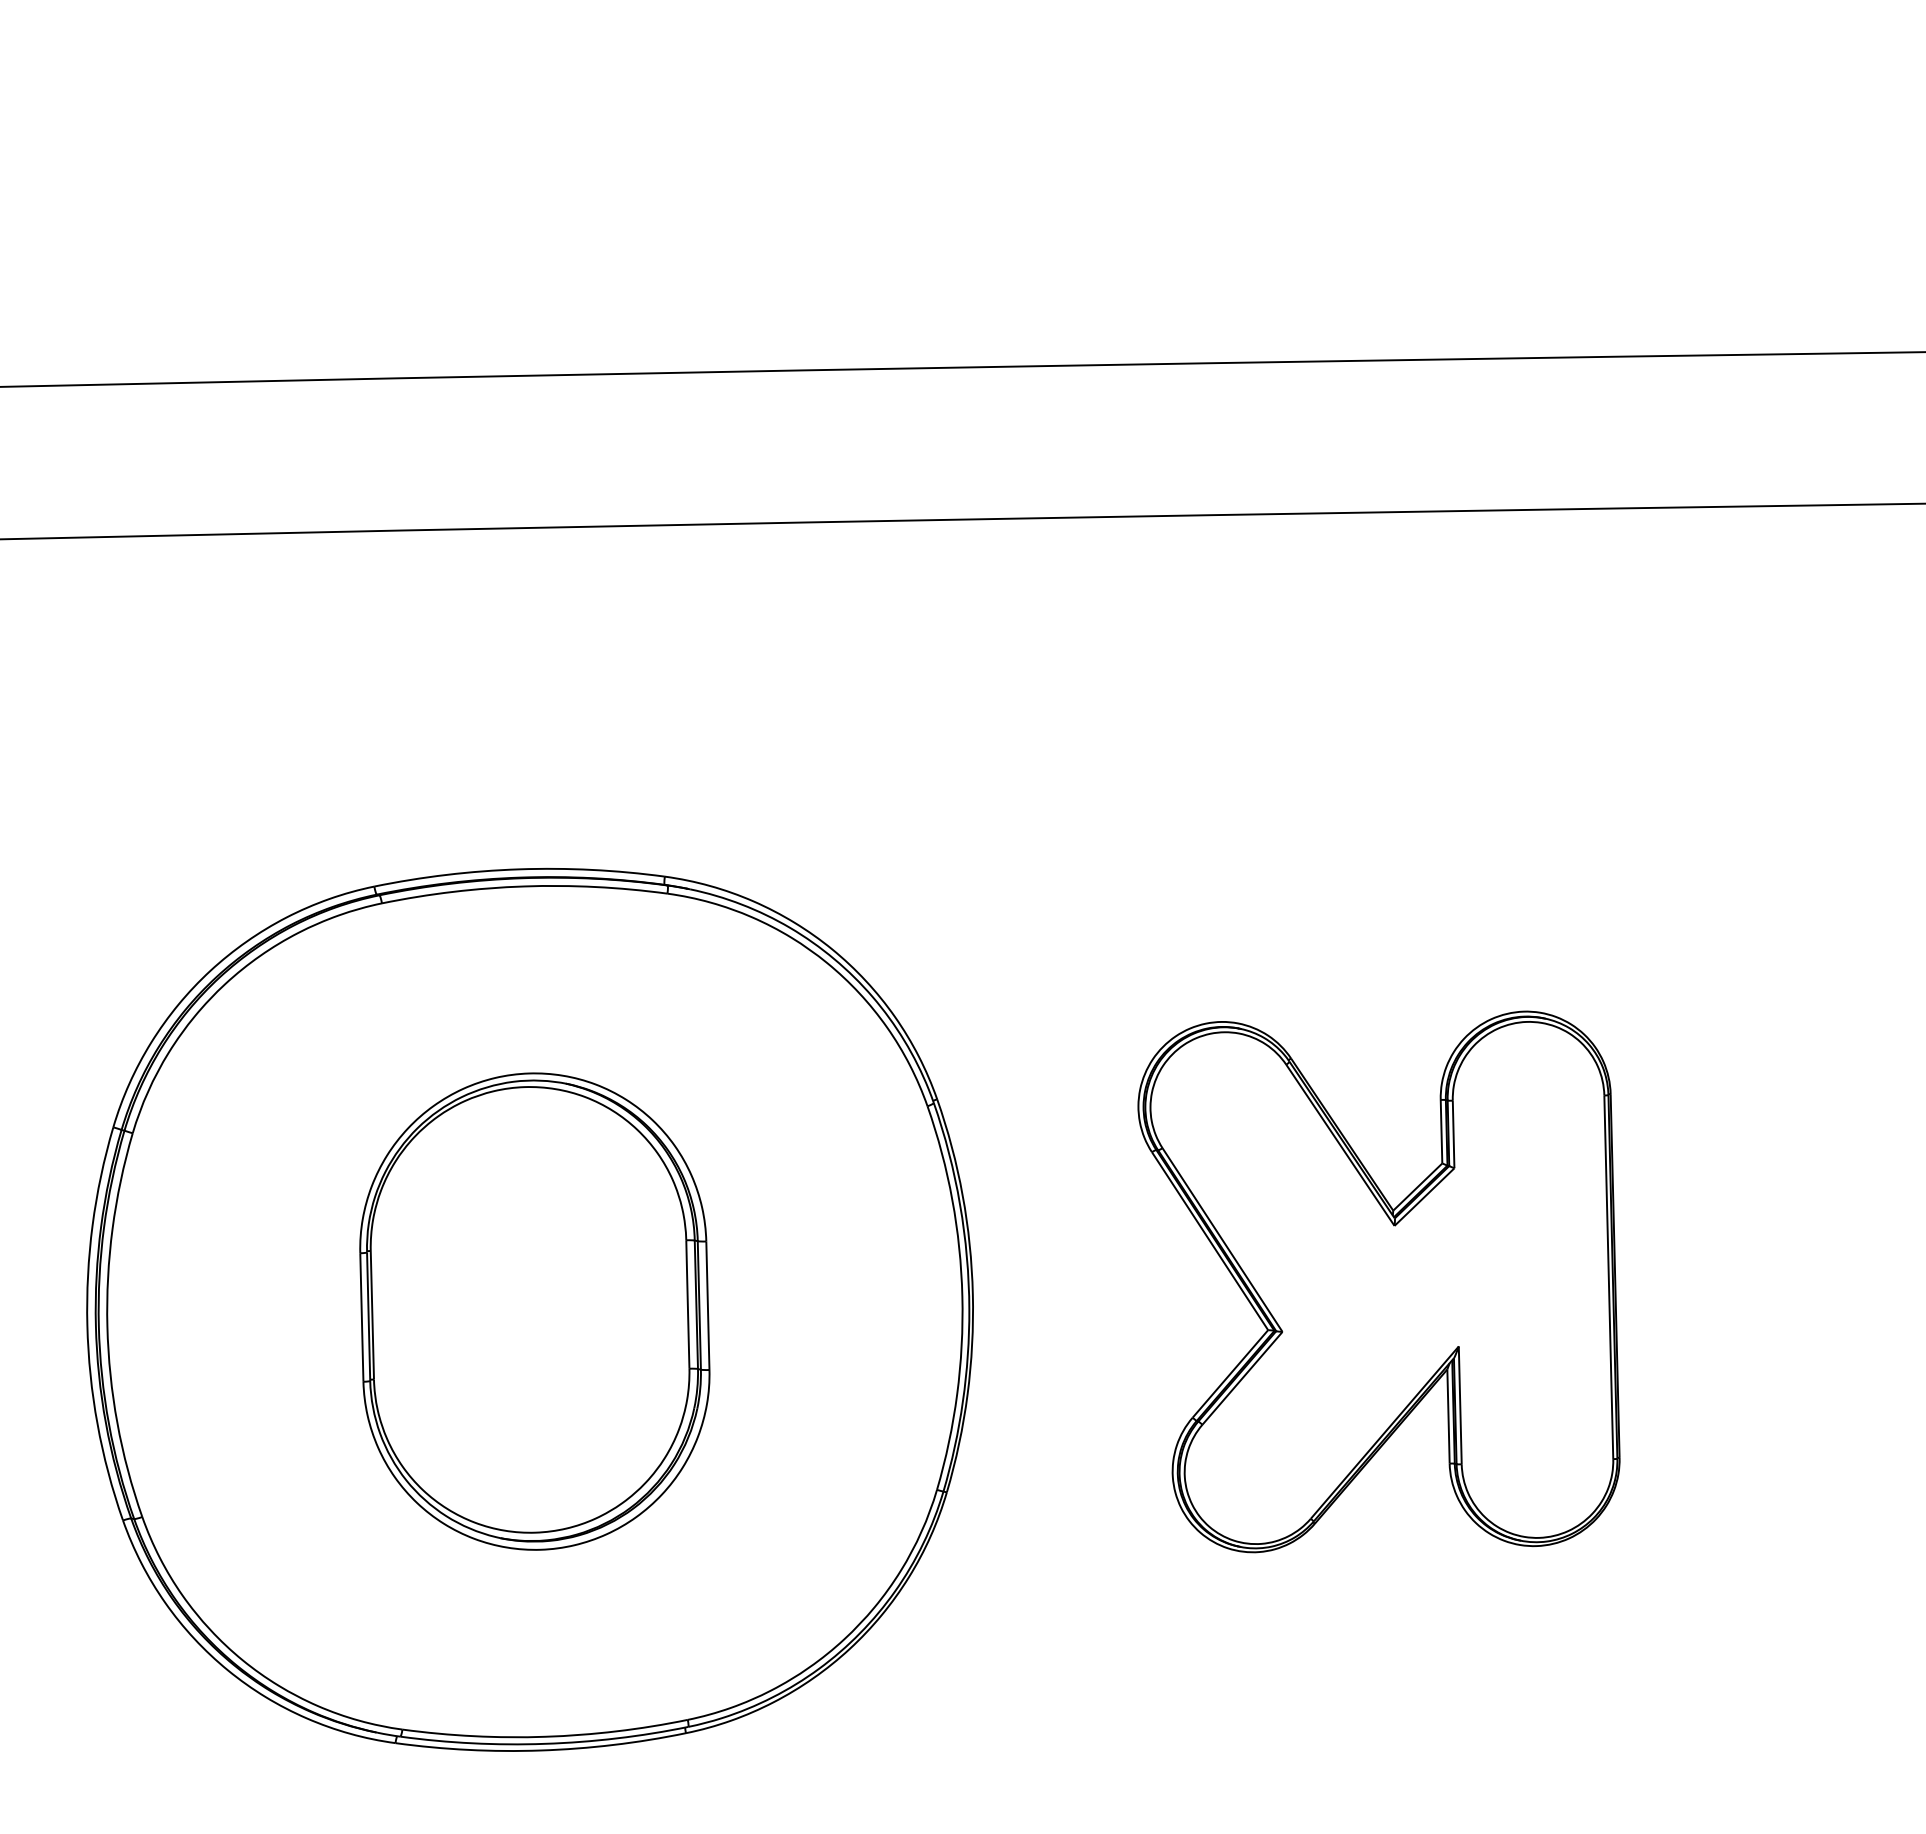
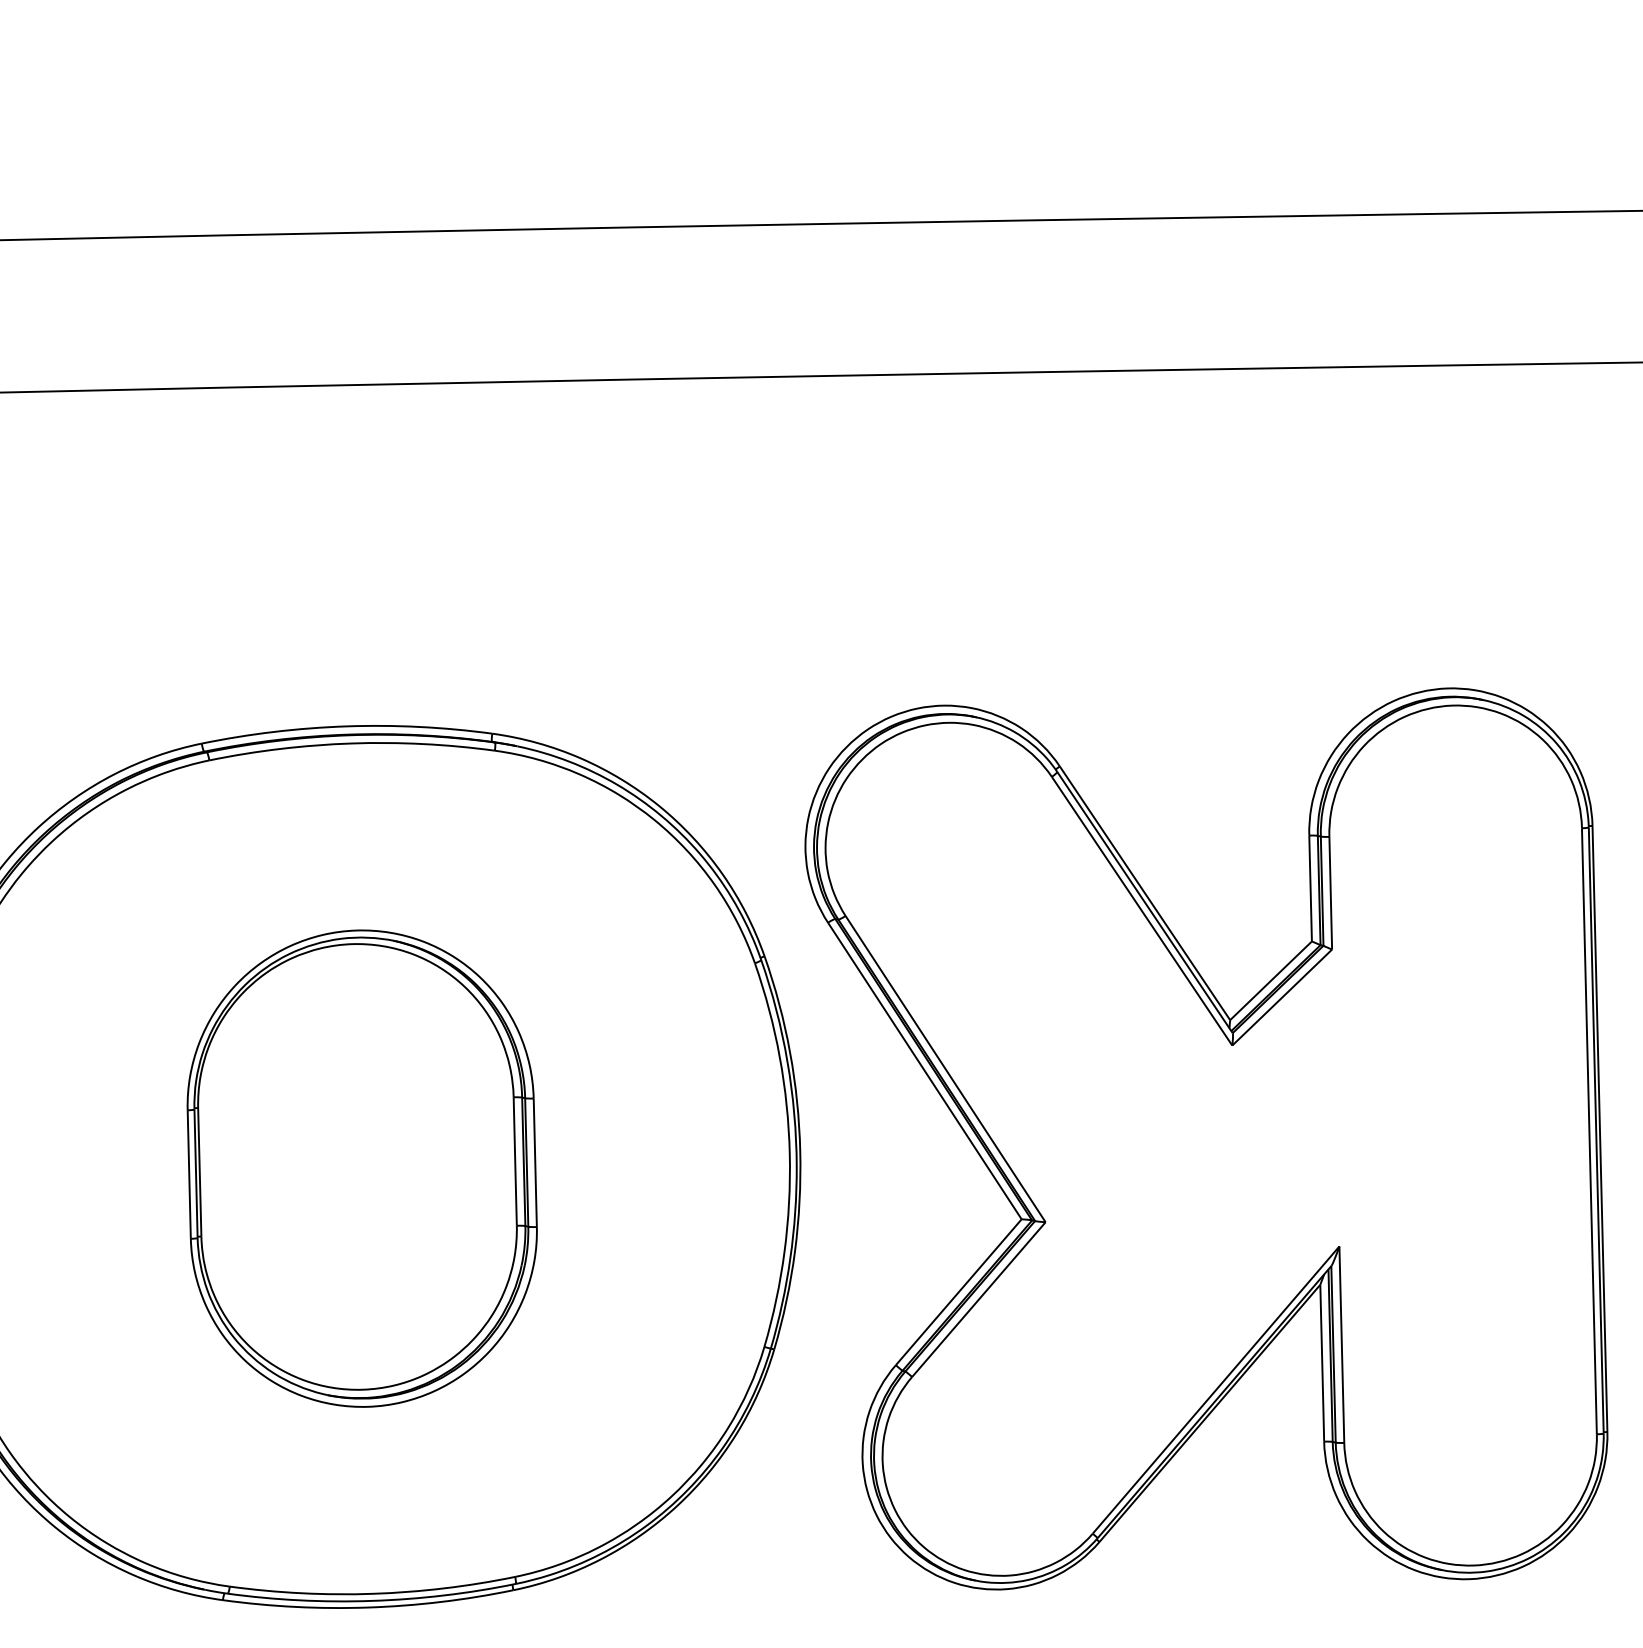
part: (1378, 1281) -> (1205, 1138), size x1.67

